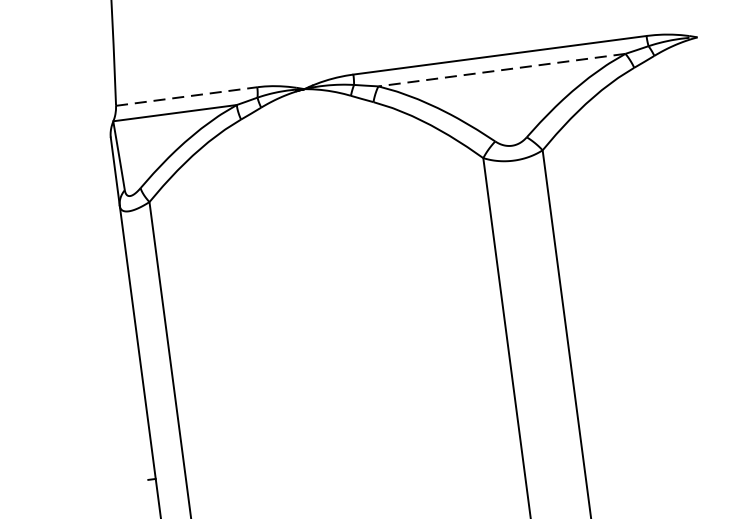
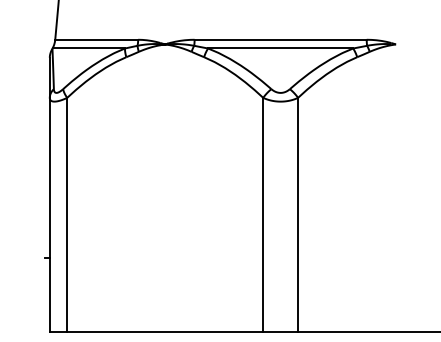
line: (501, 70) -> (280, 48), dashed -> solid
line: (187, 95) -> (97, 39), dashed -> solid

